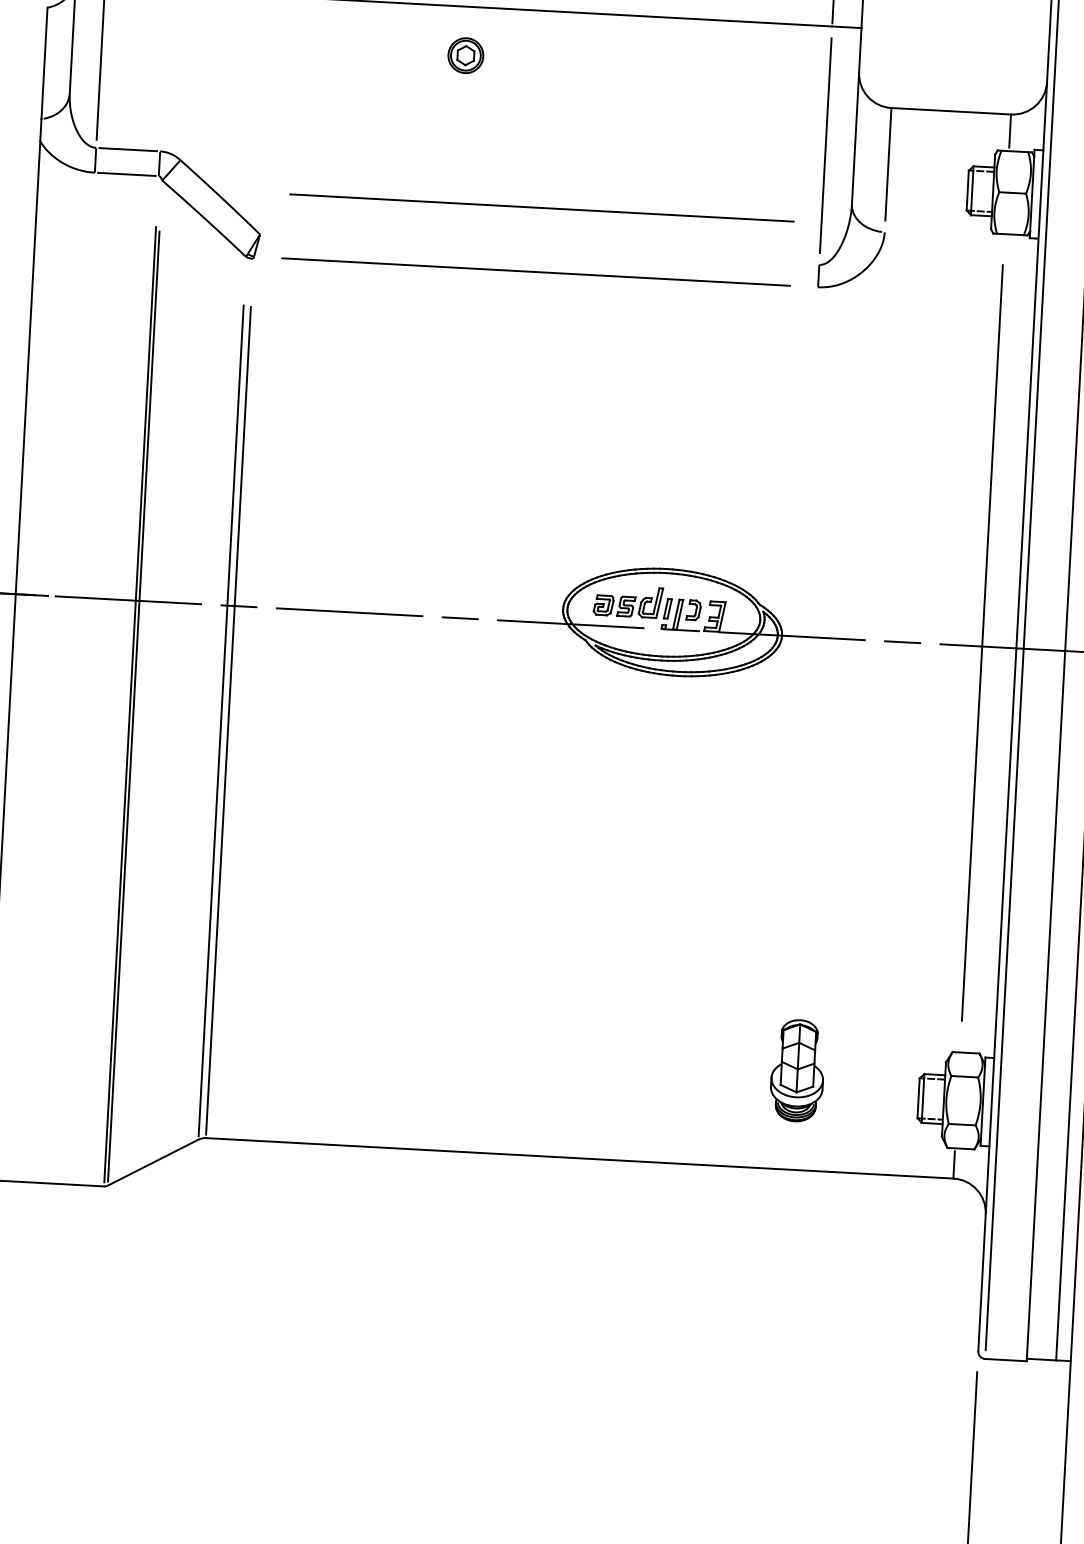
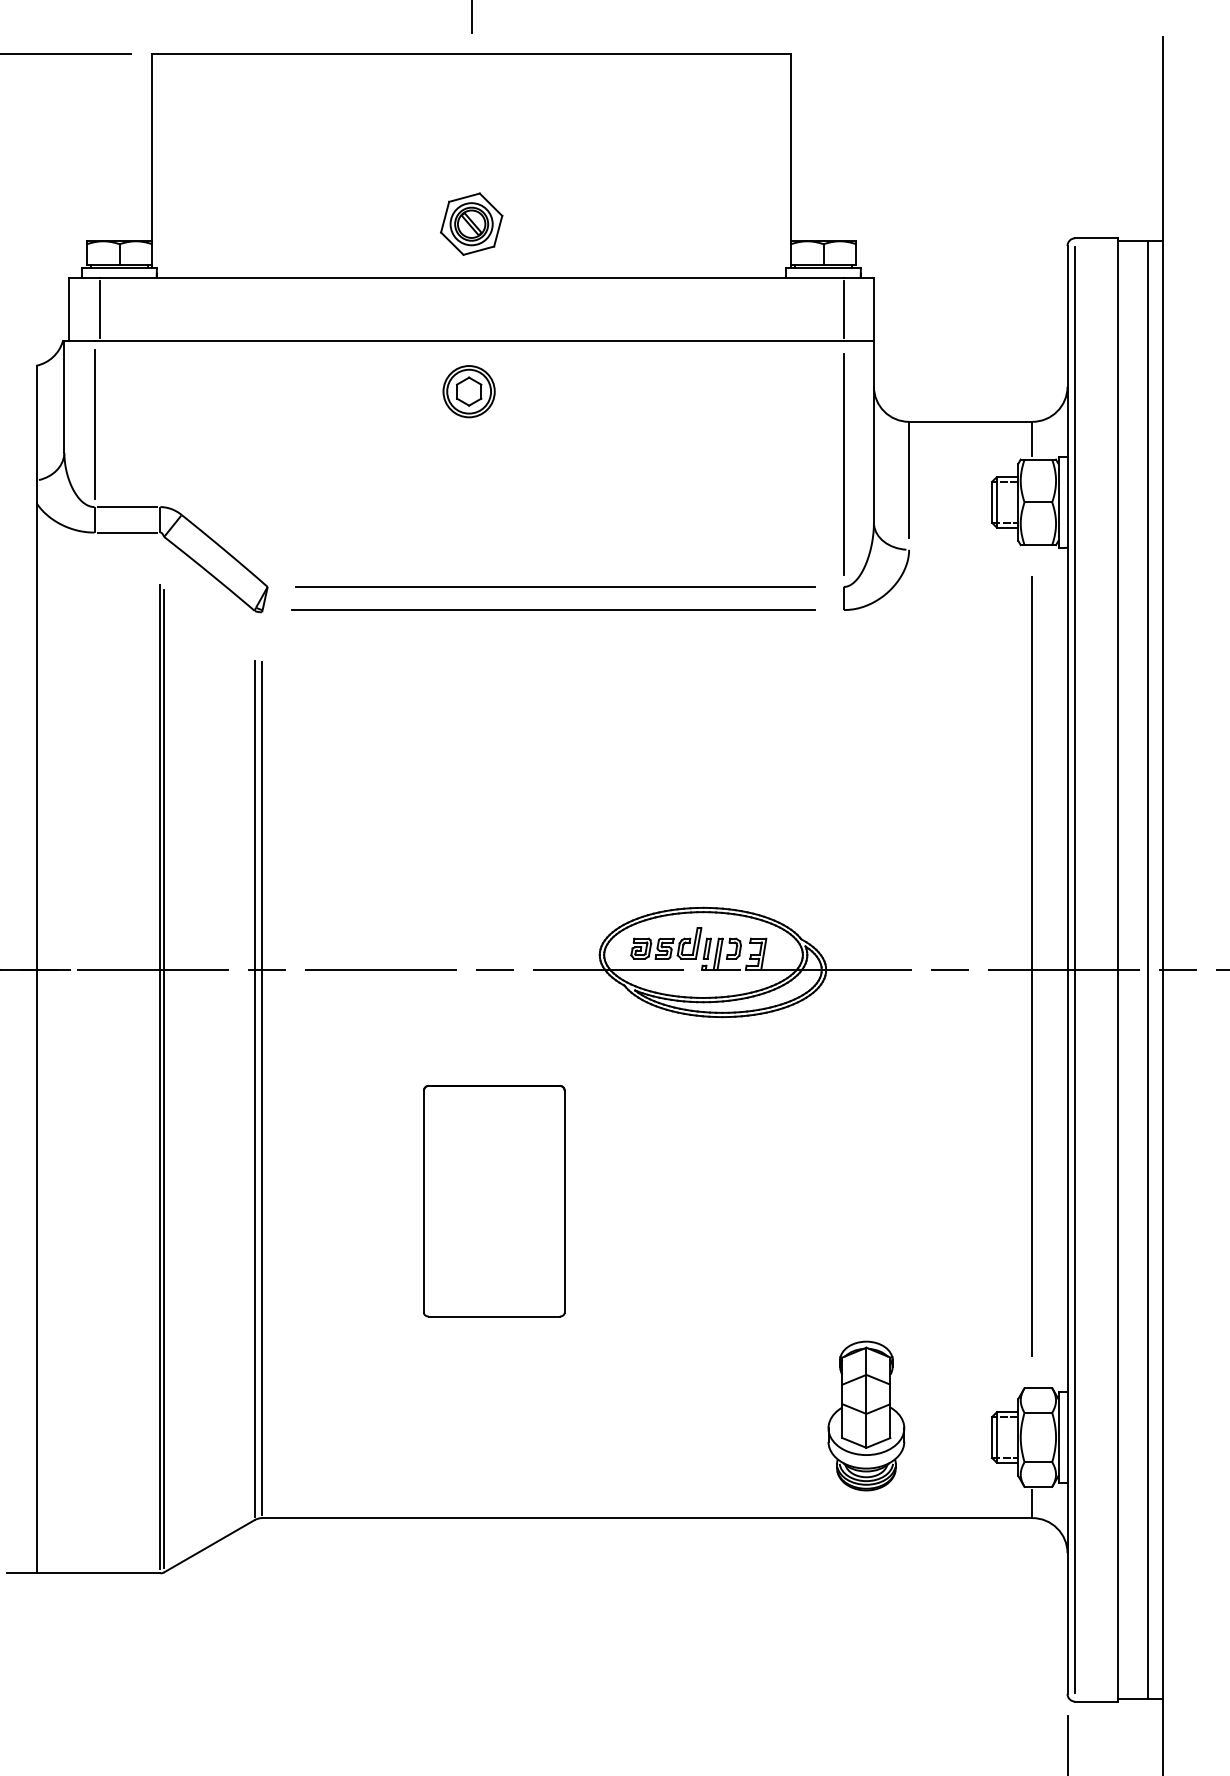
part: (465, 55) -> (468, 391), size x1.43
line: (541, 207) -> (555, 586), moved
part: (448, 842) -> (494, 1200), added
part: (797, 1070) -> (866, 1415), size x1.43

